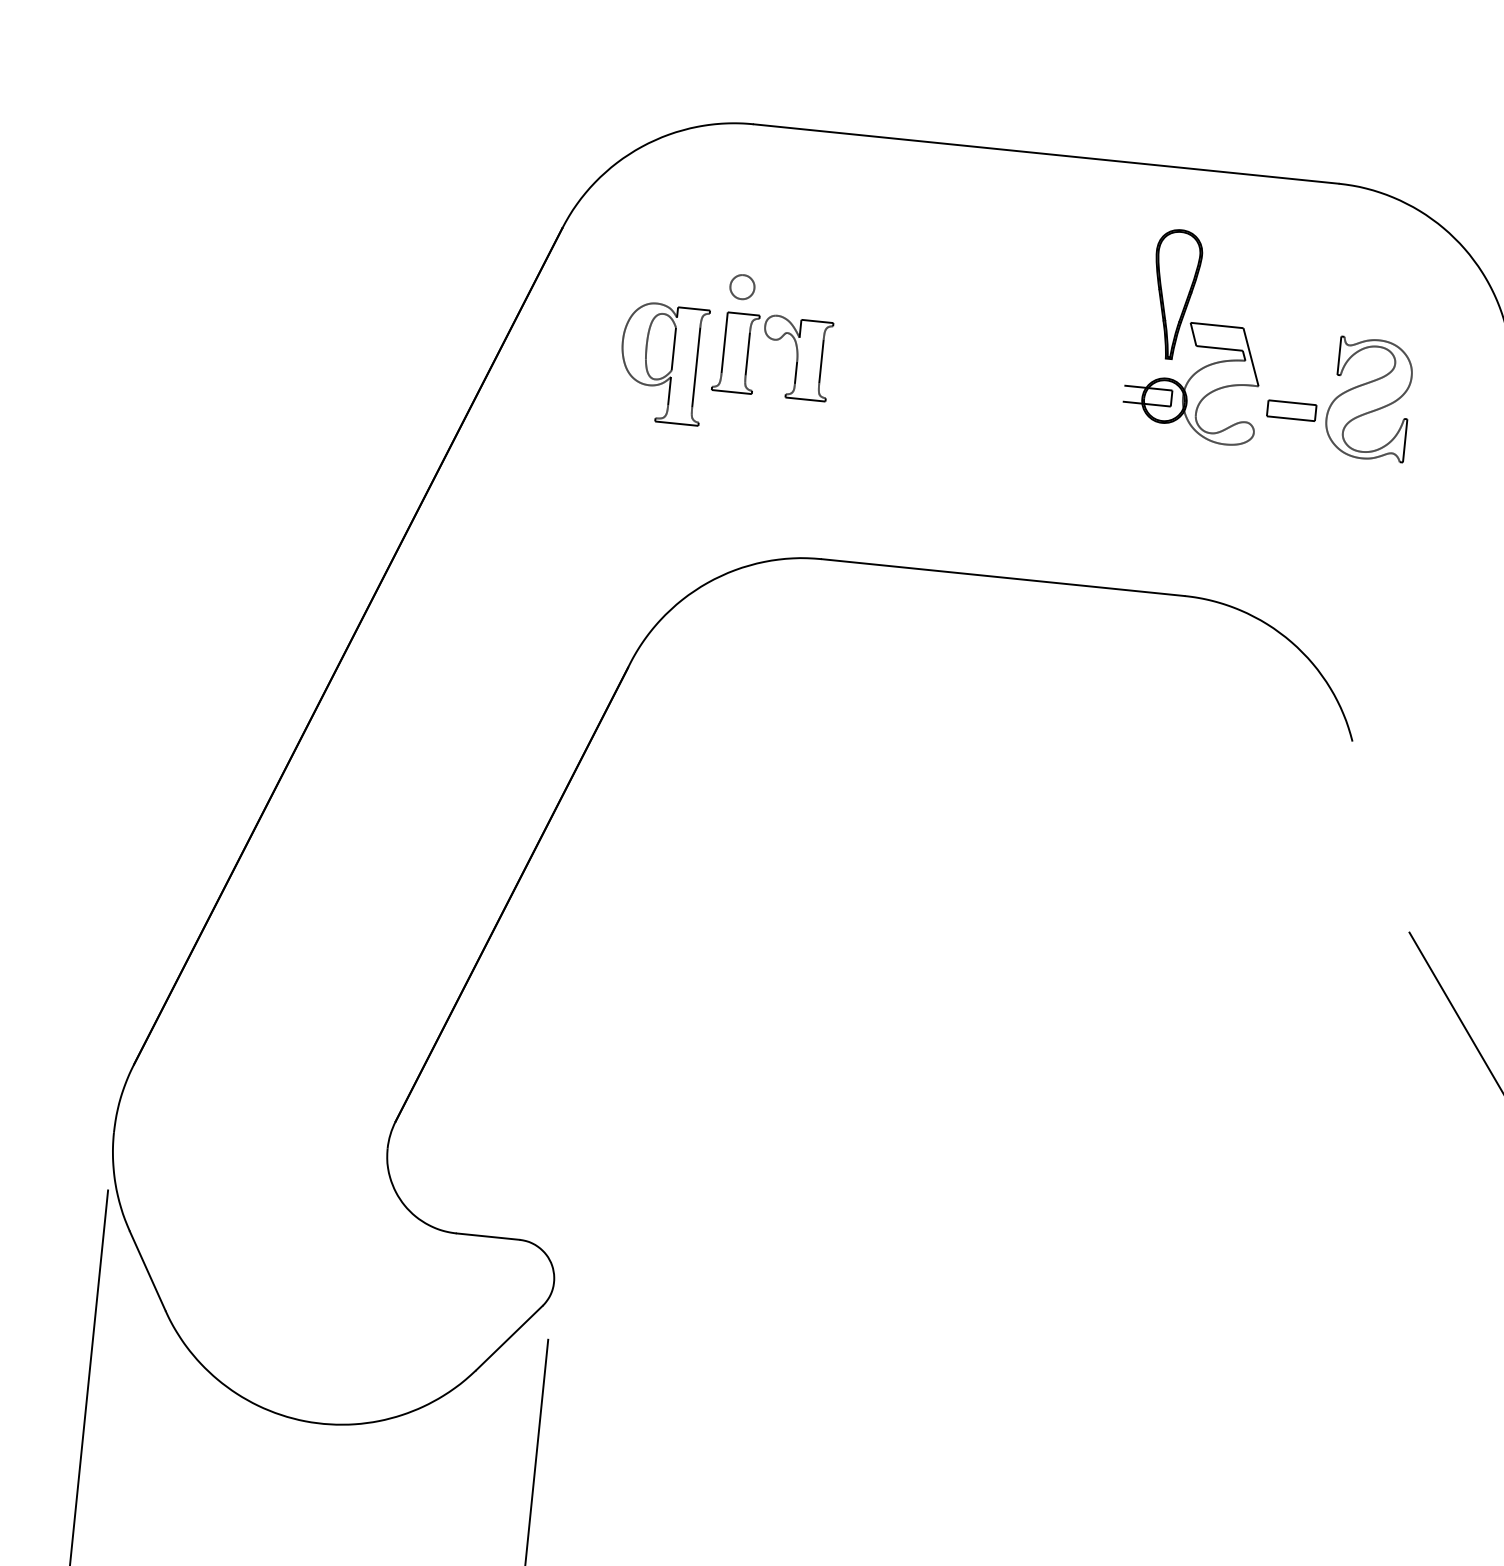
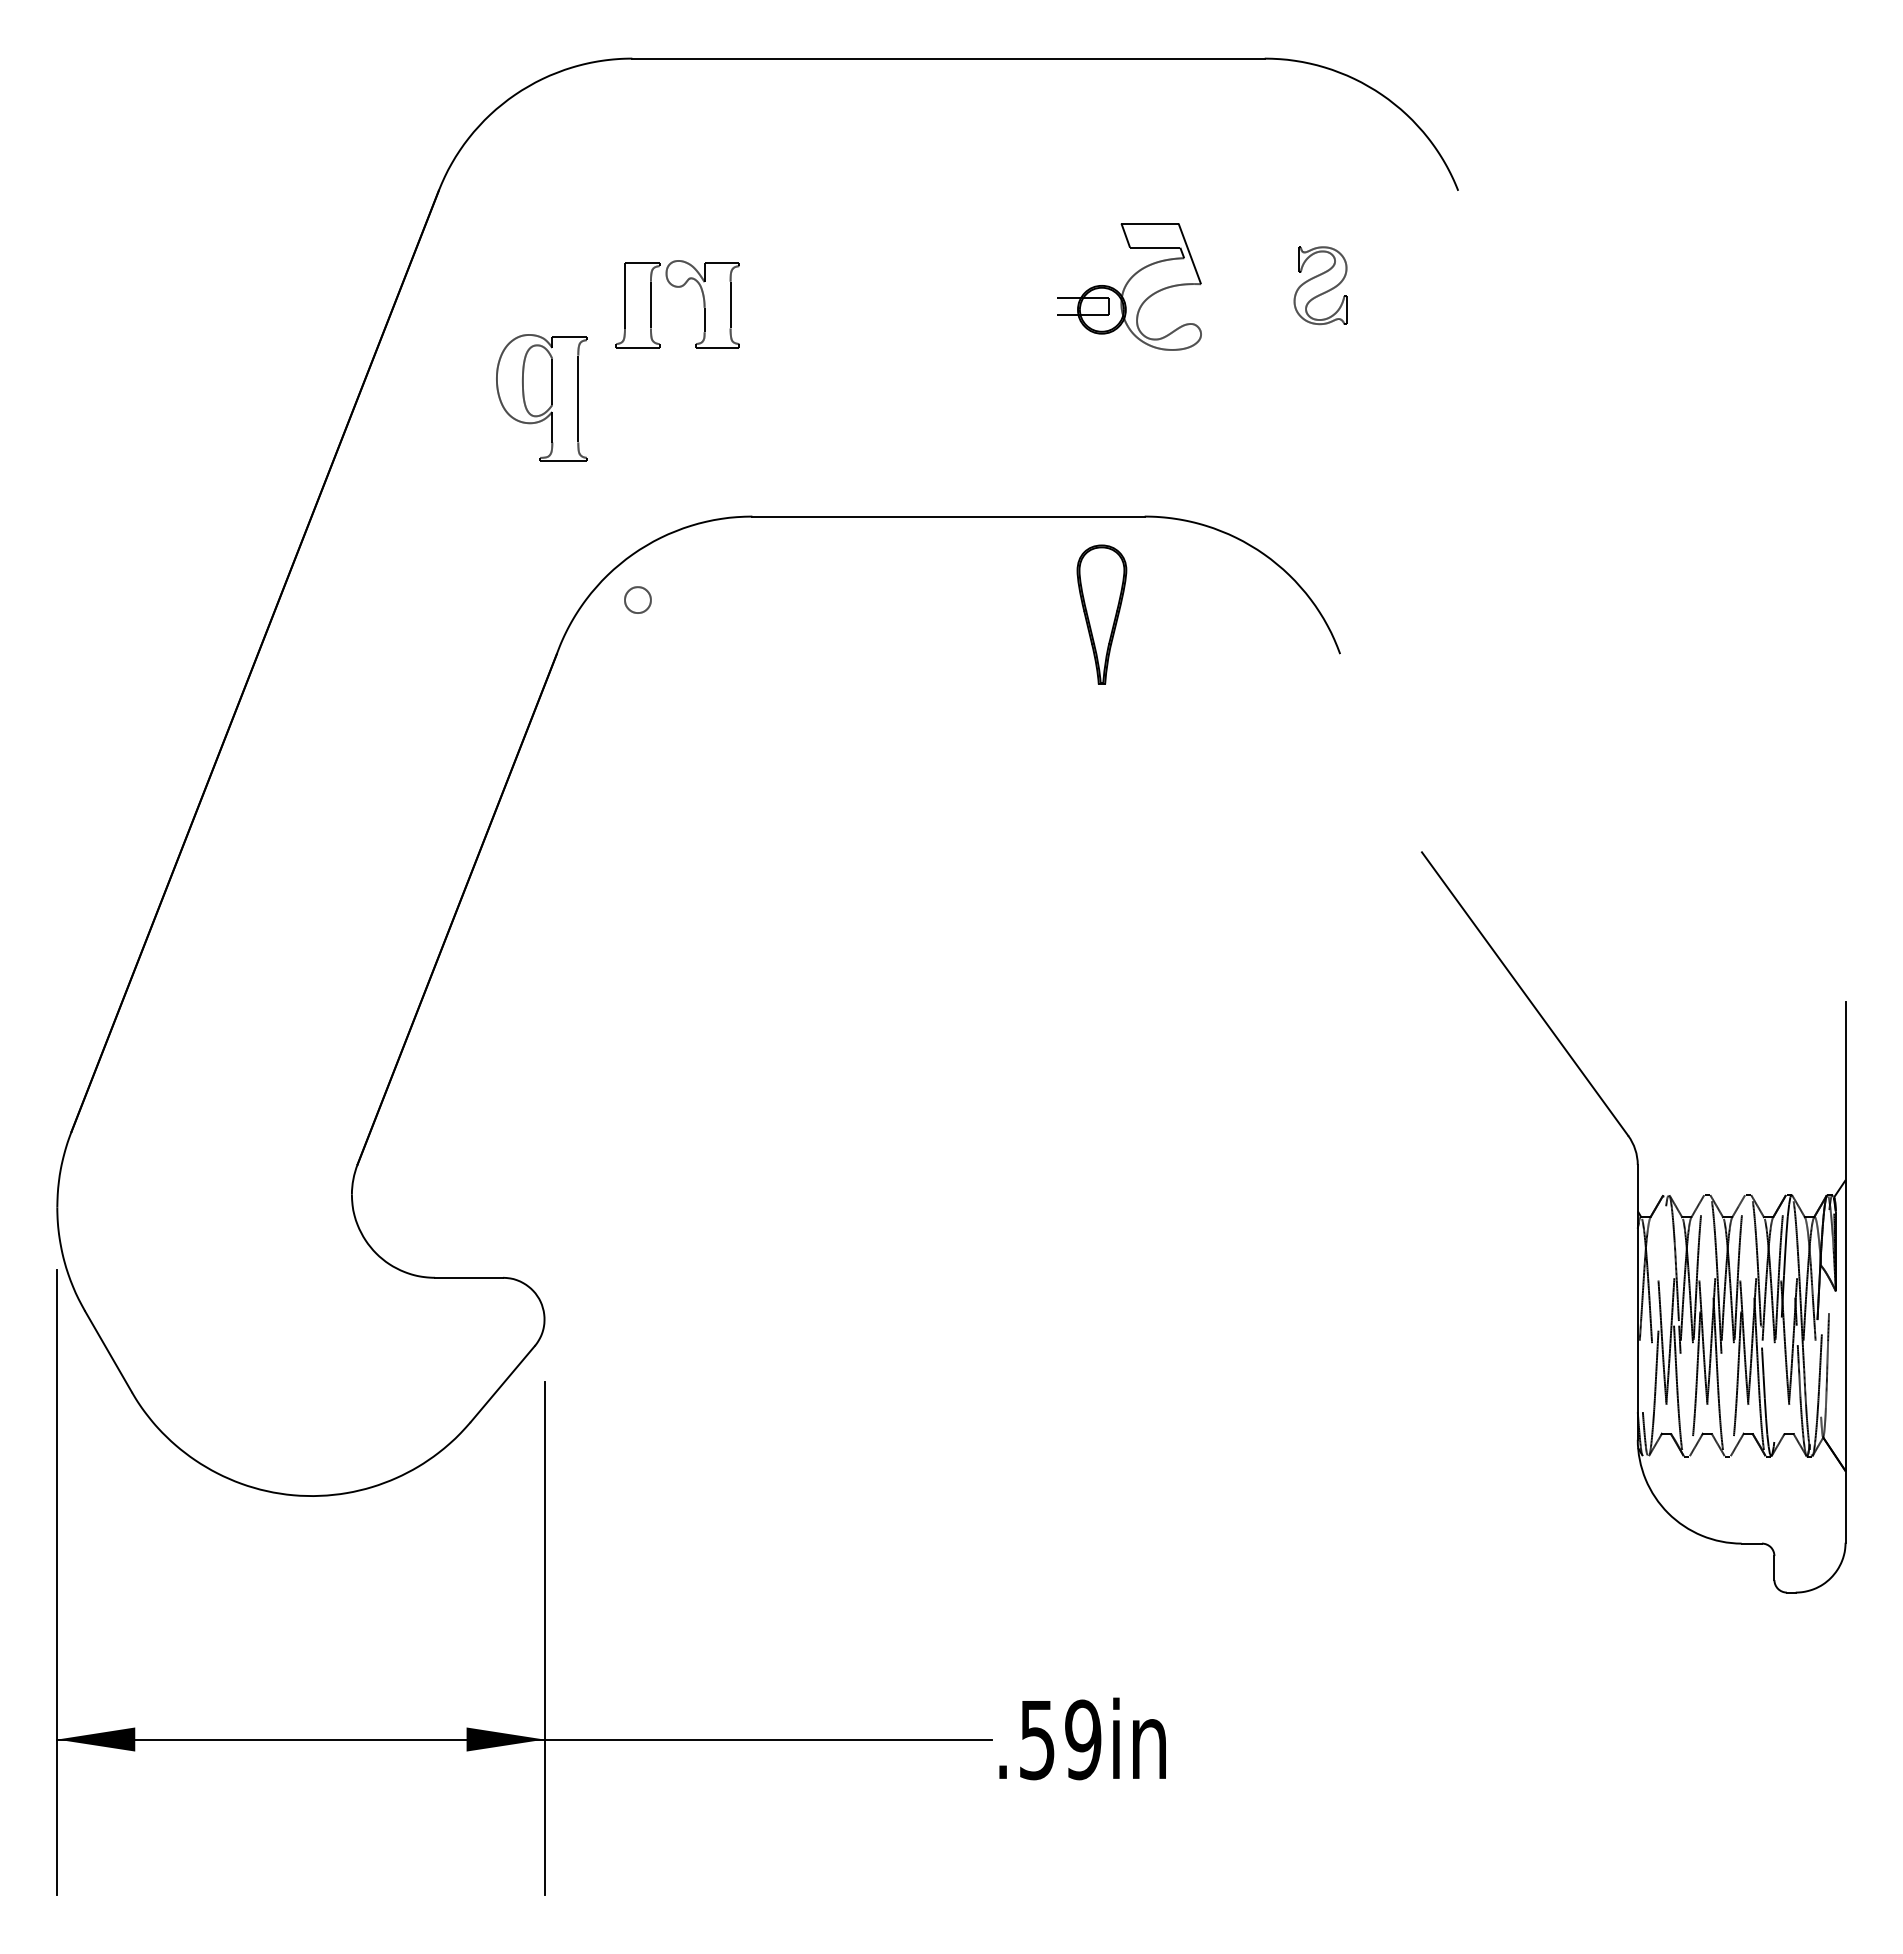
part: (742, 286) -> (637, 599), moved
part: (1174, 294) -> (1101, 614), moved
part: (662, 362) -> (541, 397), moved
part: (1368, 398) -> (1320, 285), size x0.6
part: (1291, 410) -> (1238, 306), removed

